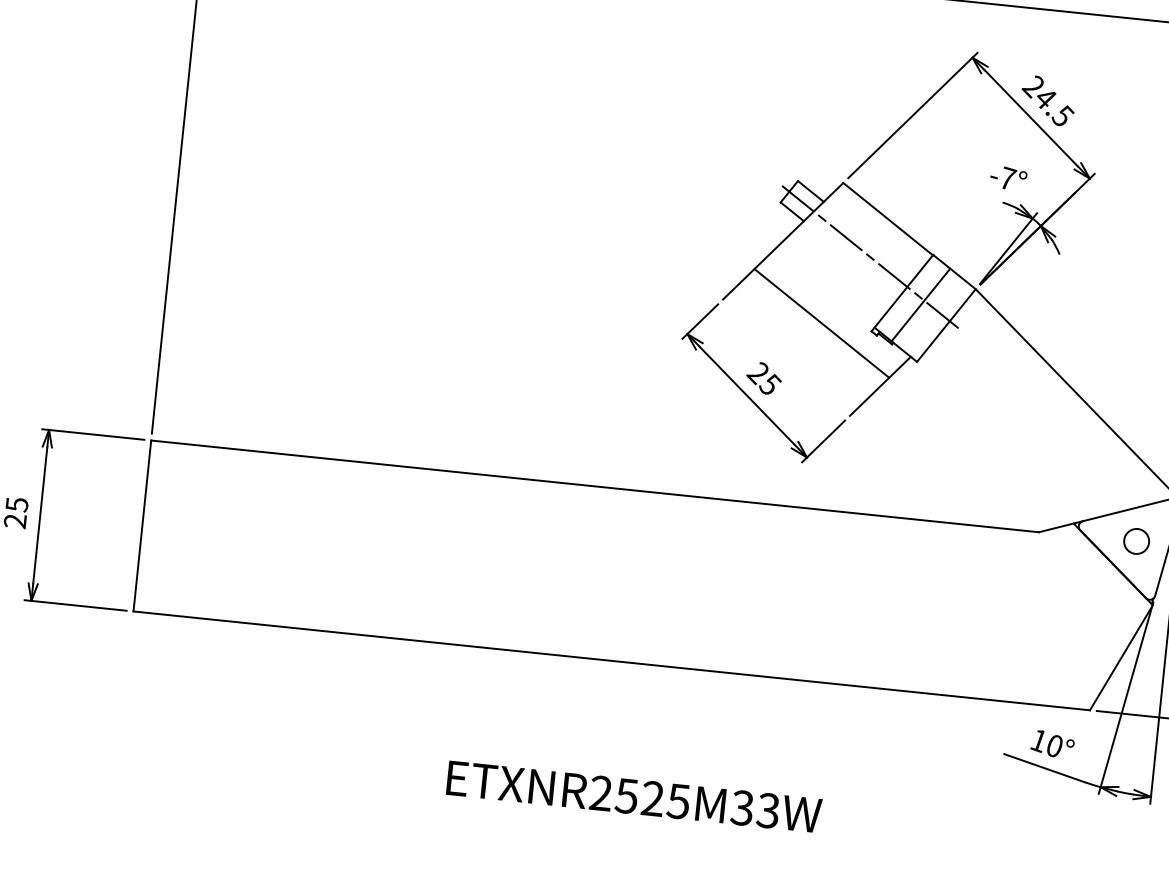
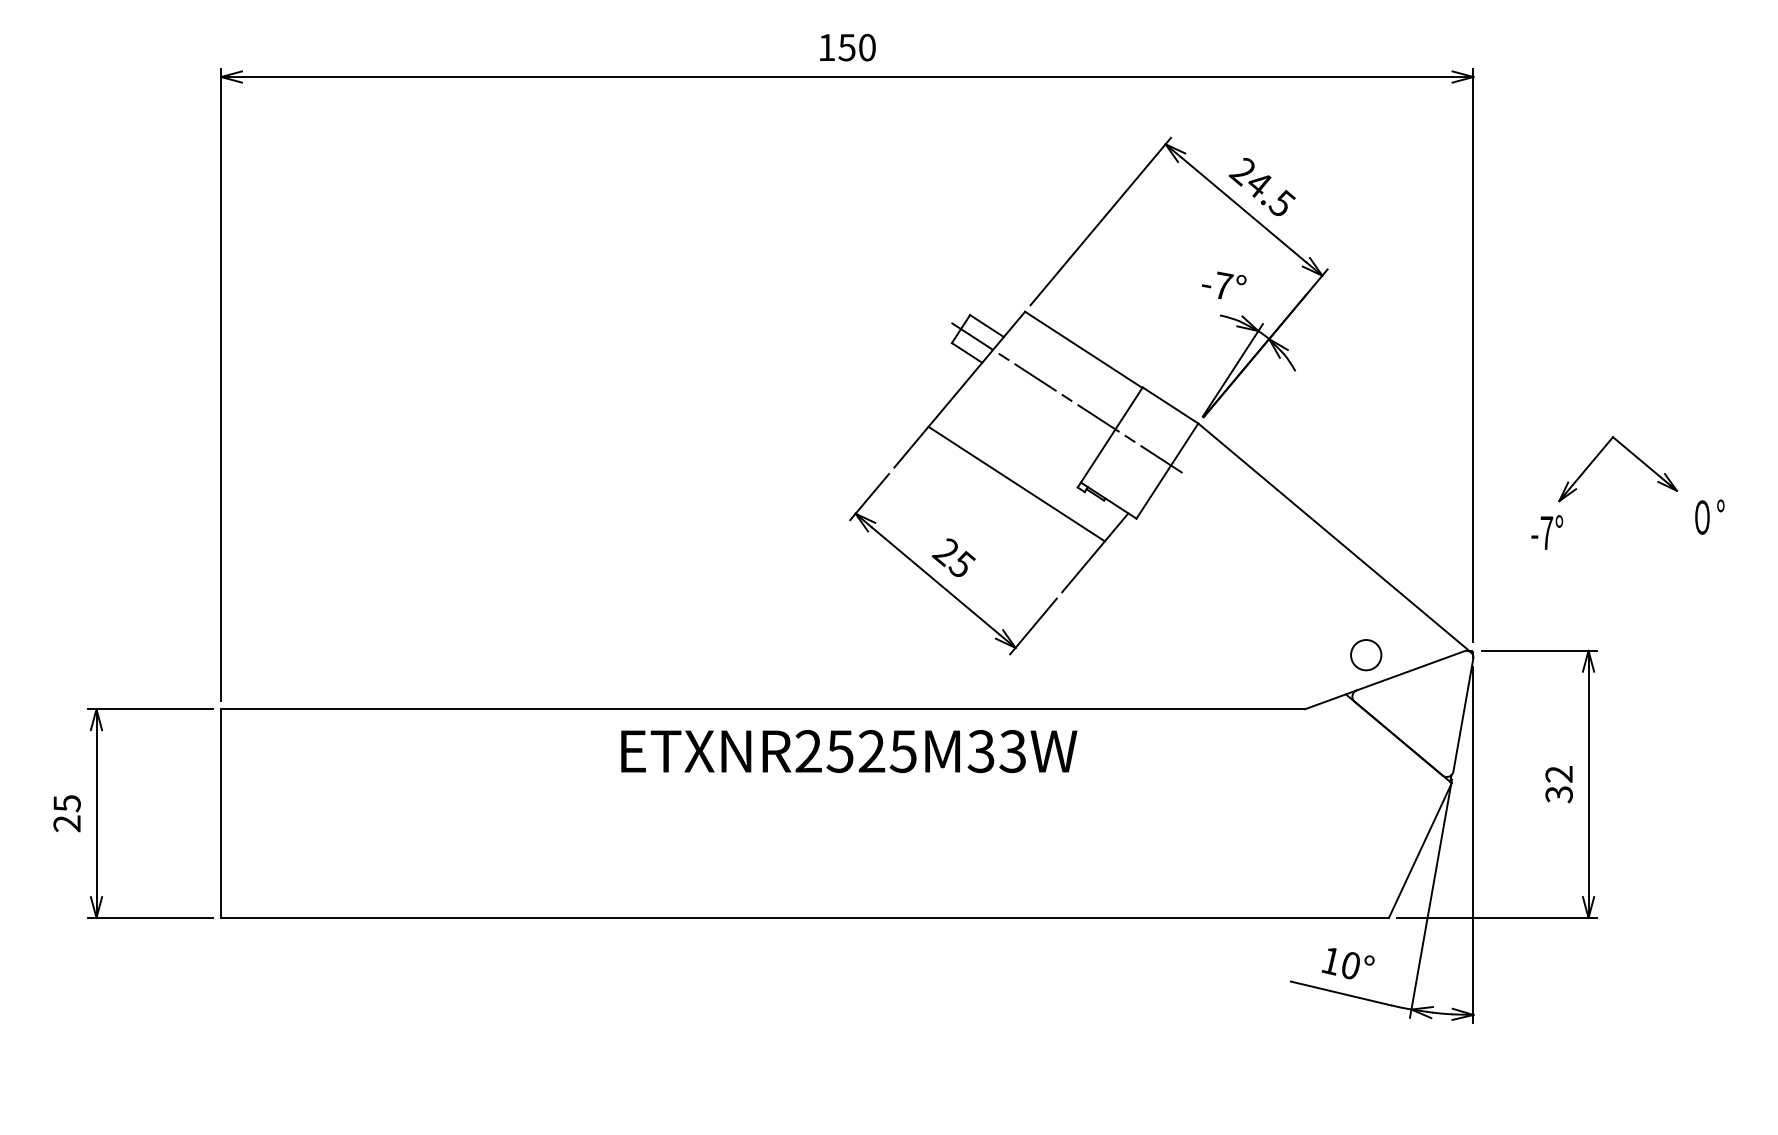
line: (920, 304) -> (1133, 449), removed
circle: (1136, 541) -> (1366, 655), moved
text: (634, 796) -> (849, 751), moved

